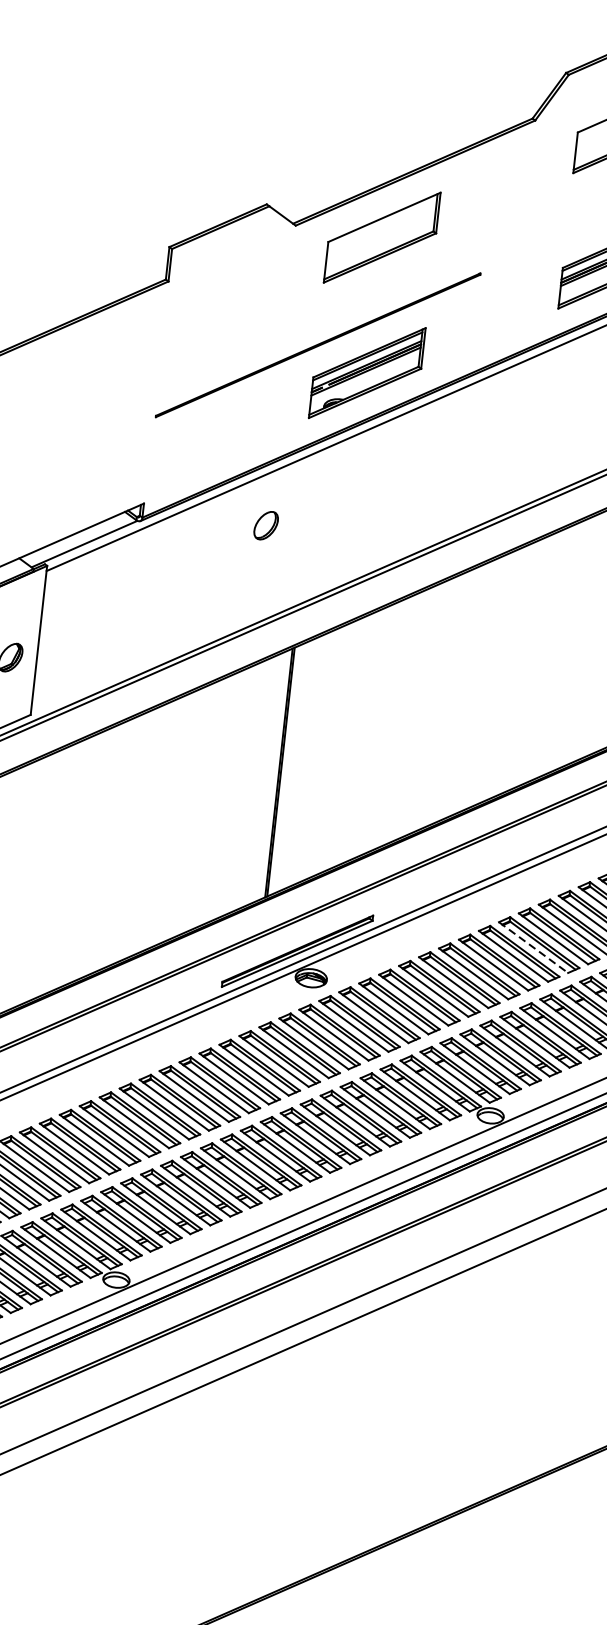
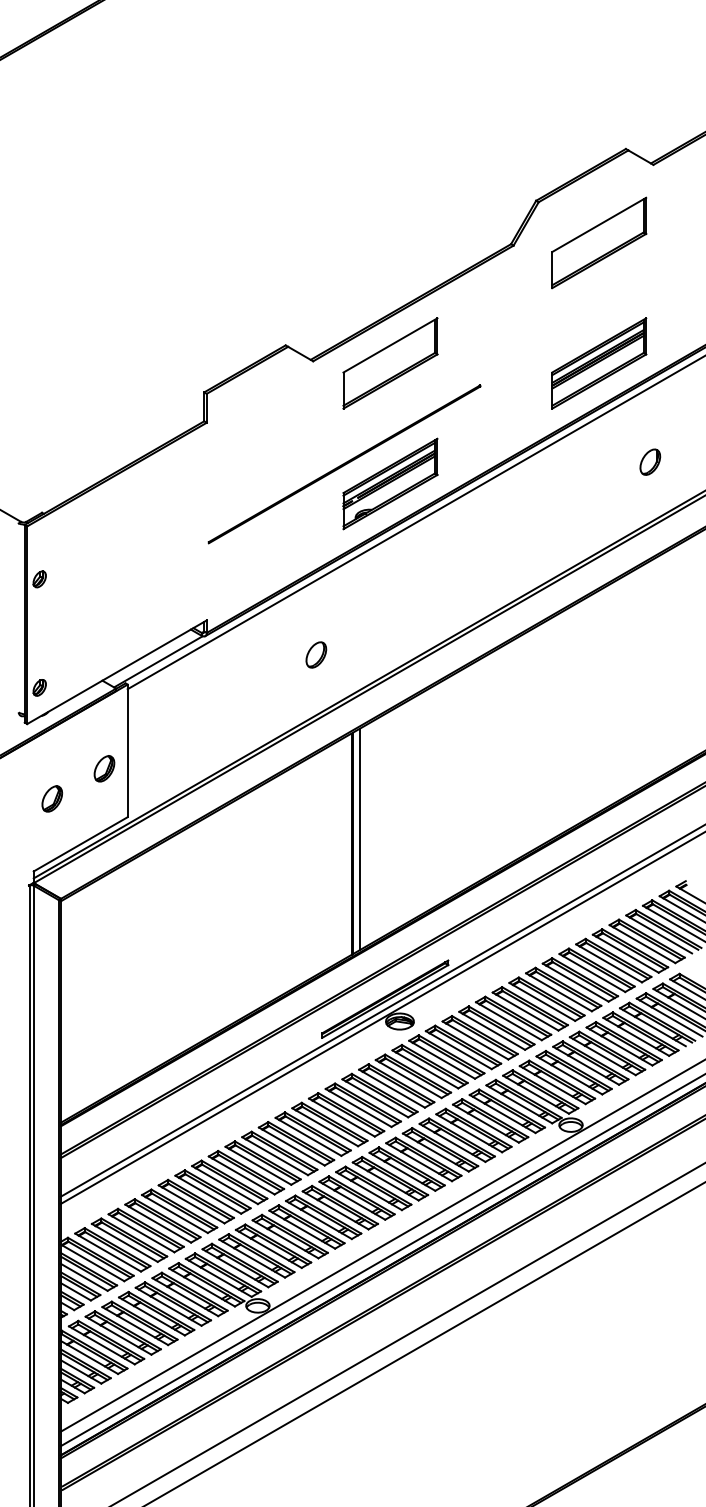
part: (266, 525) -> (316, 654), moved
line: (288, 768) -> (359, 839), added
line: (533, 948) -> (592, 973), dashed -> solid

